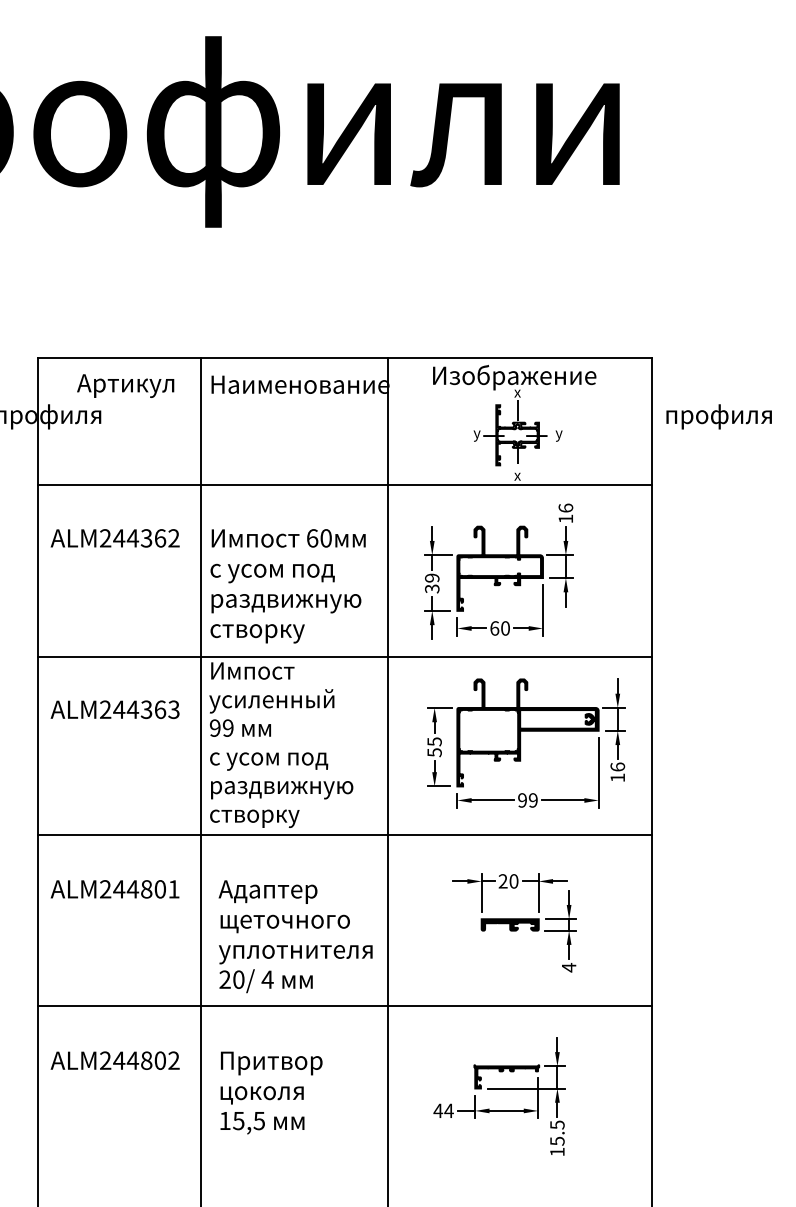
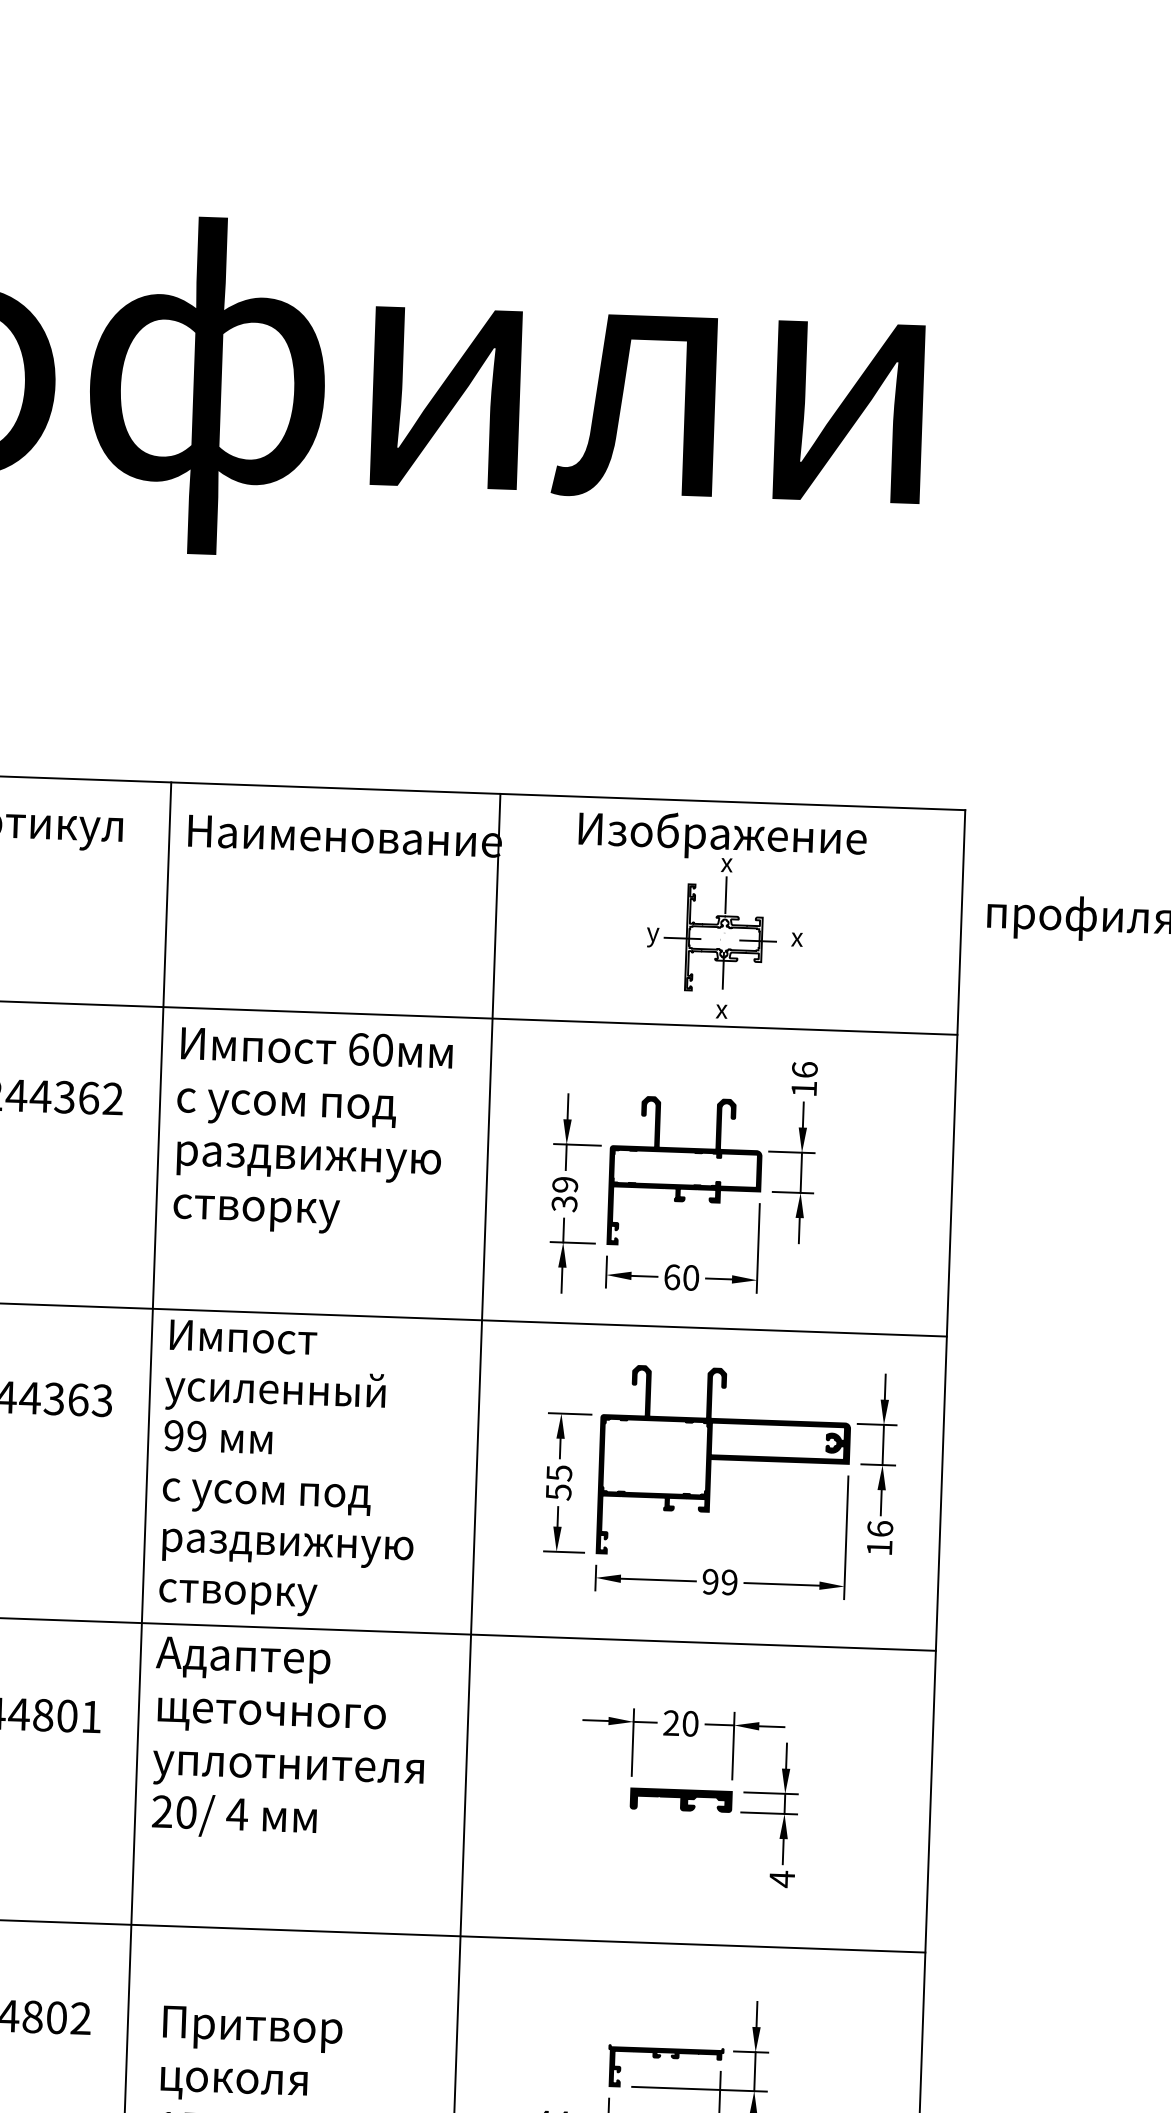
text: (558, 435) -> (796, 941), y -> x
text: (287, 586) -> (311, 1132), moved
text: (295, 936) -> (288, 1739), moved

